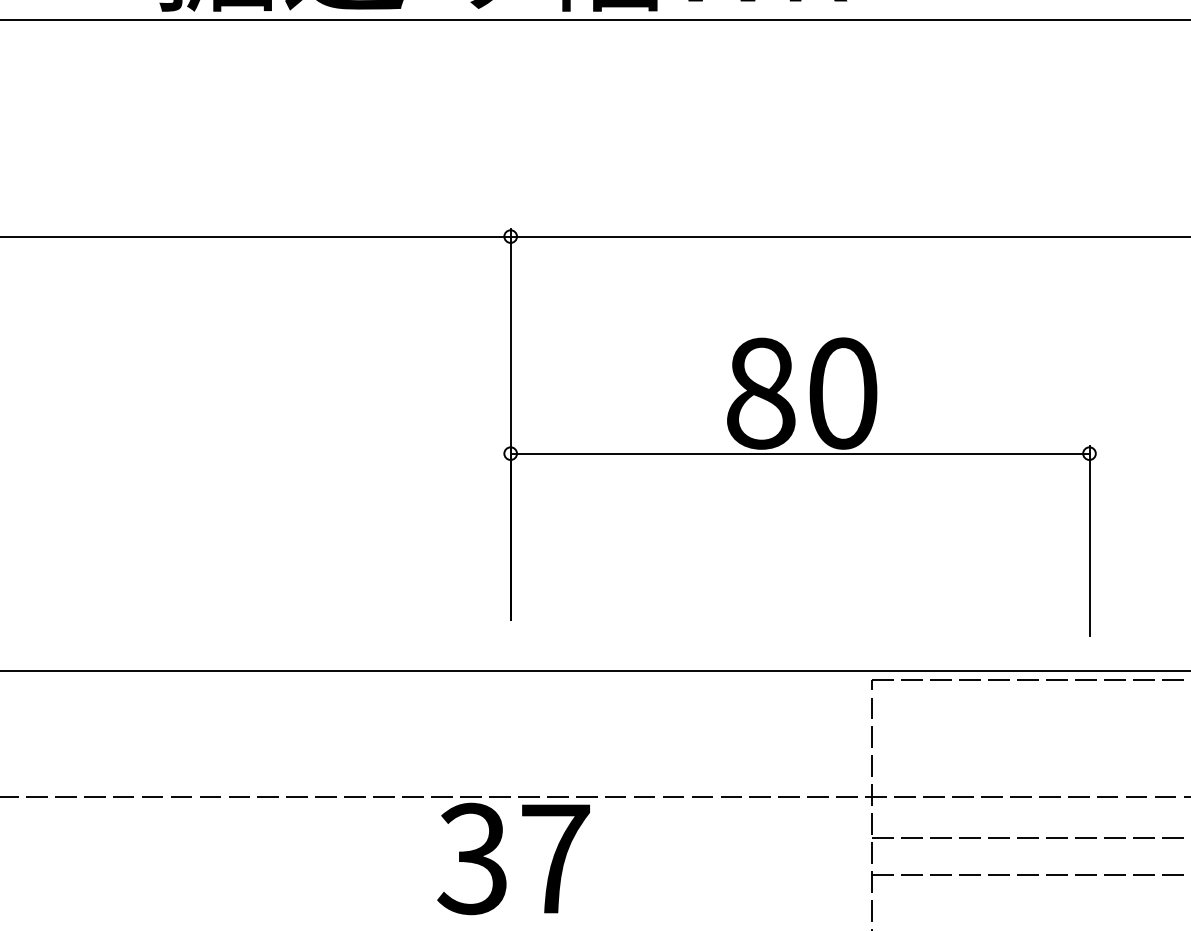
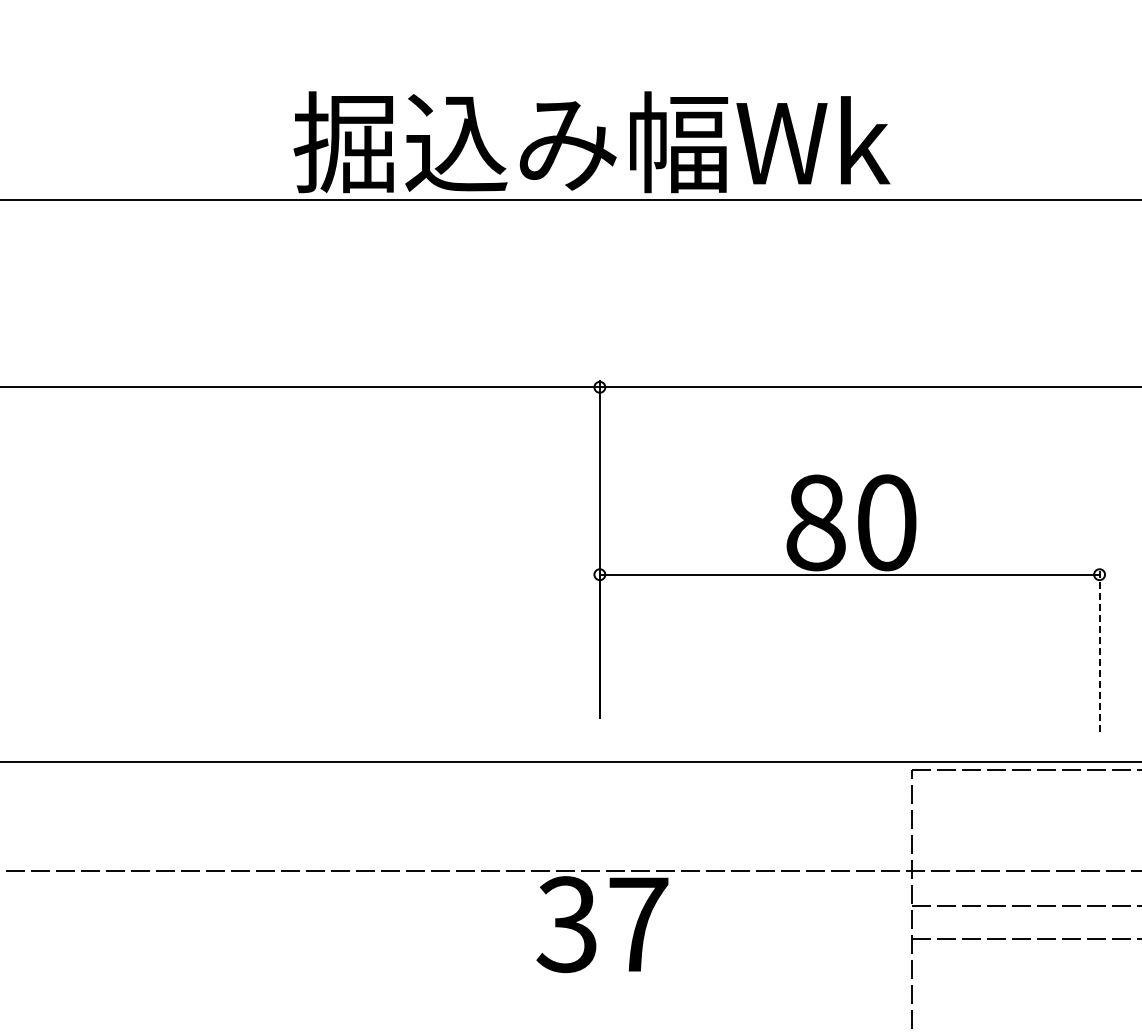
line: (1089, 541) -> (1099, 650), solid -> dashed

